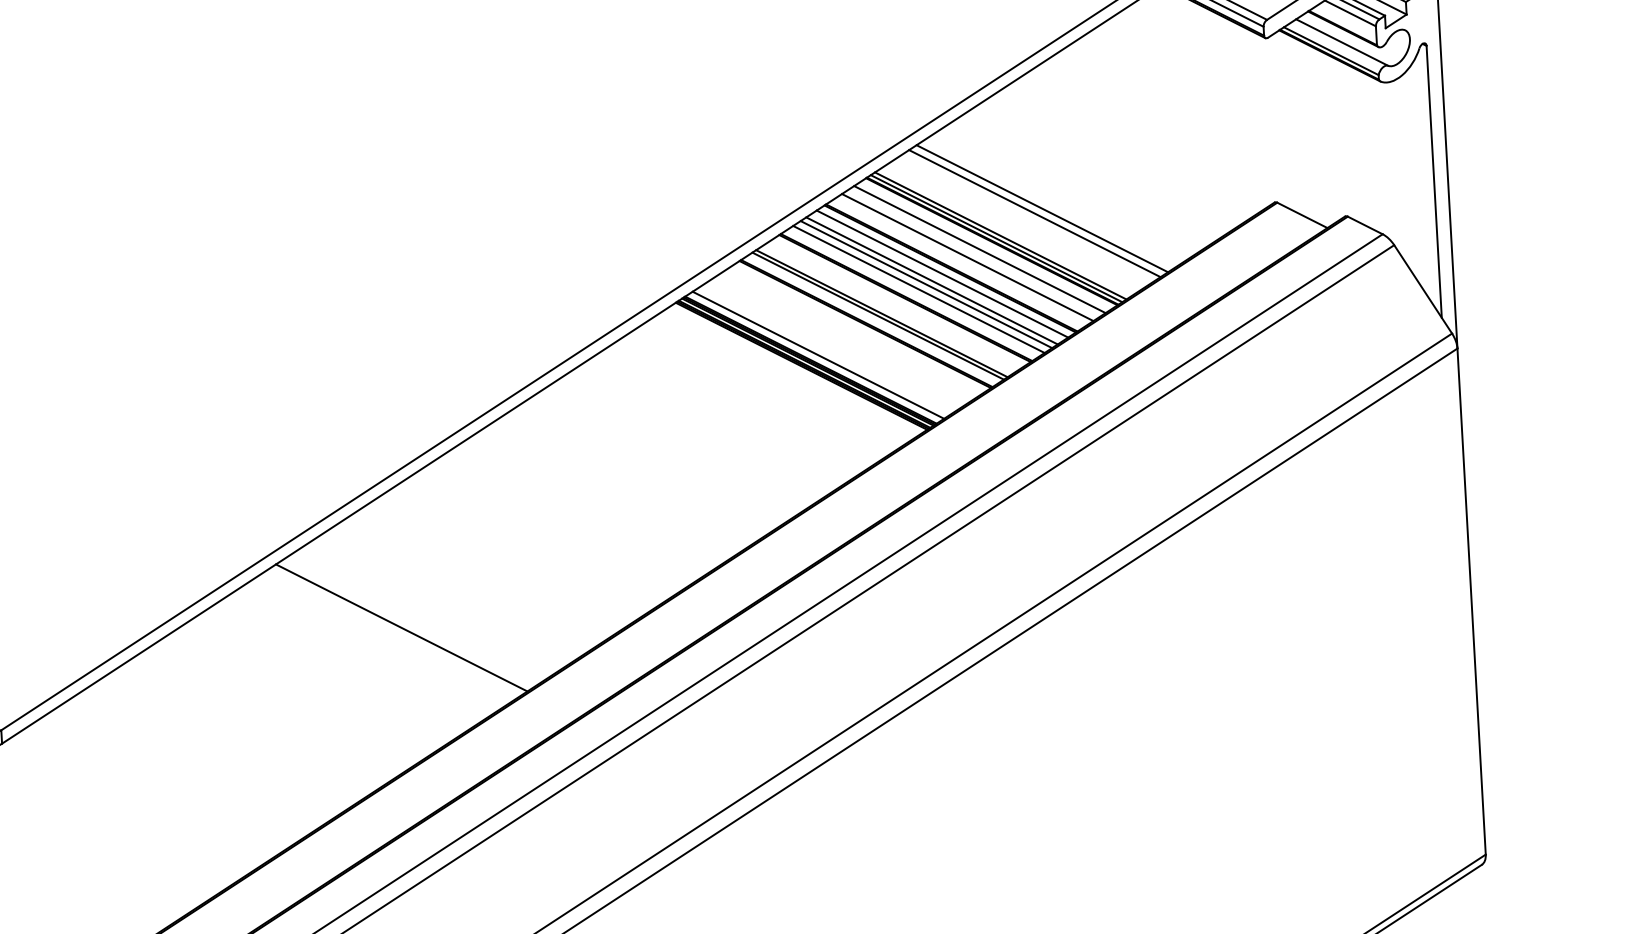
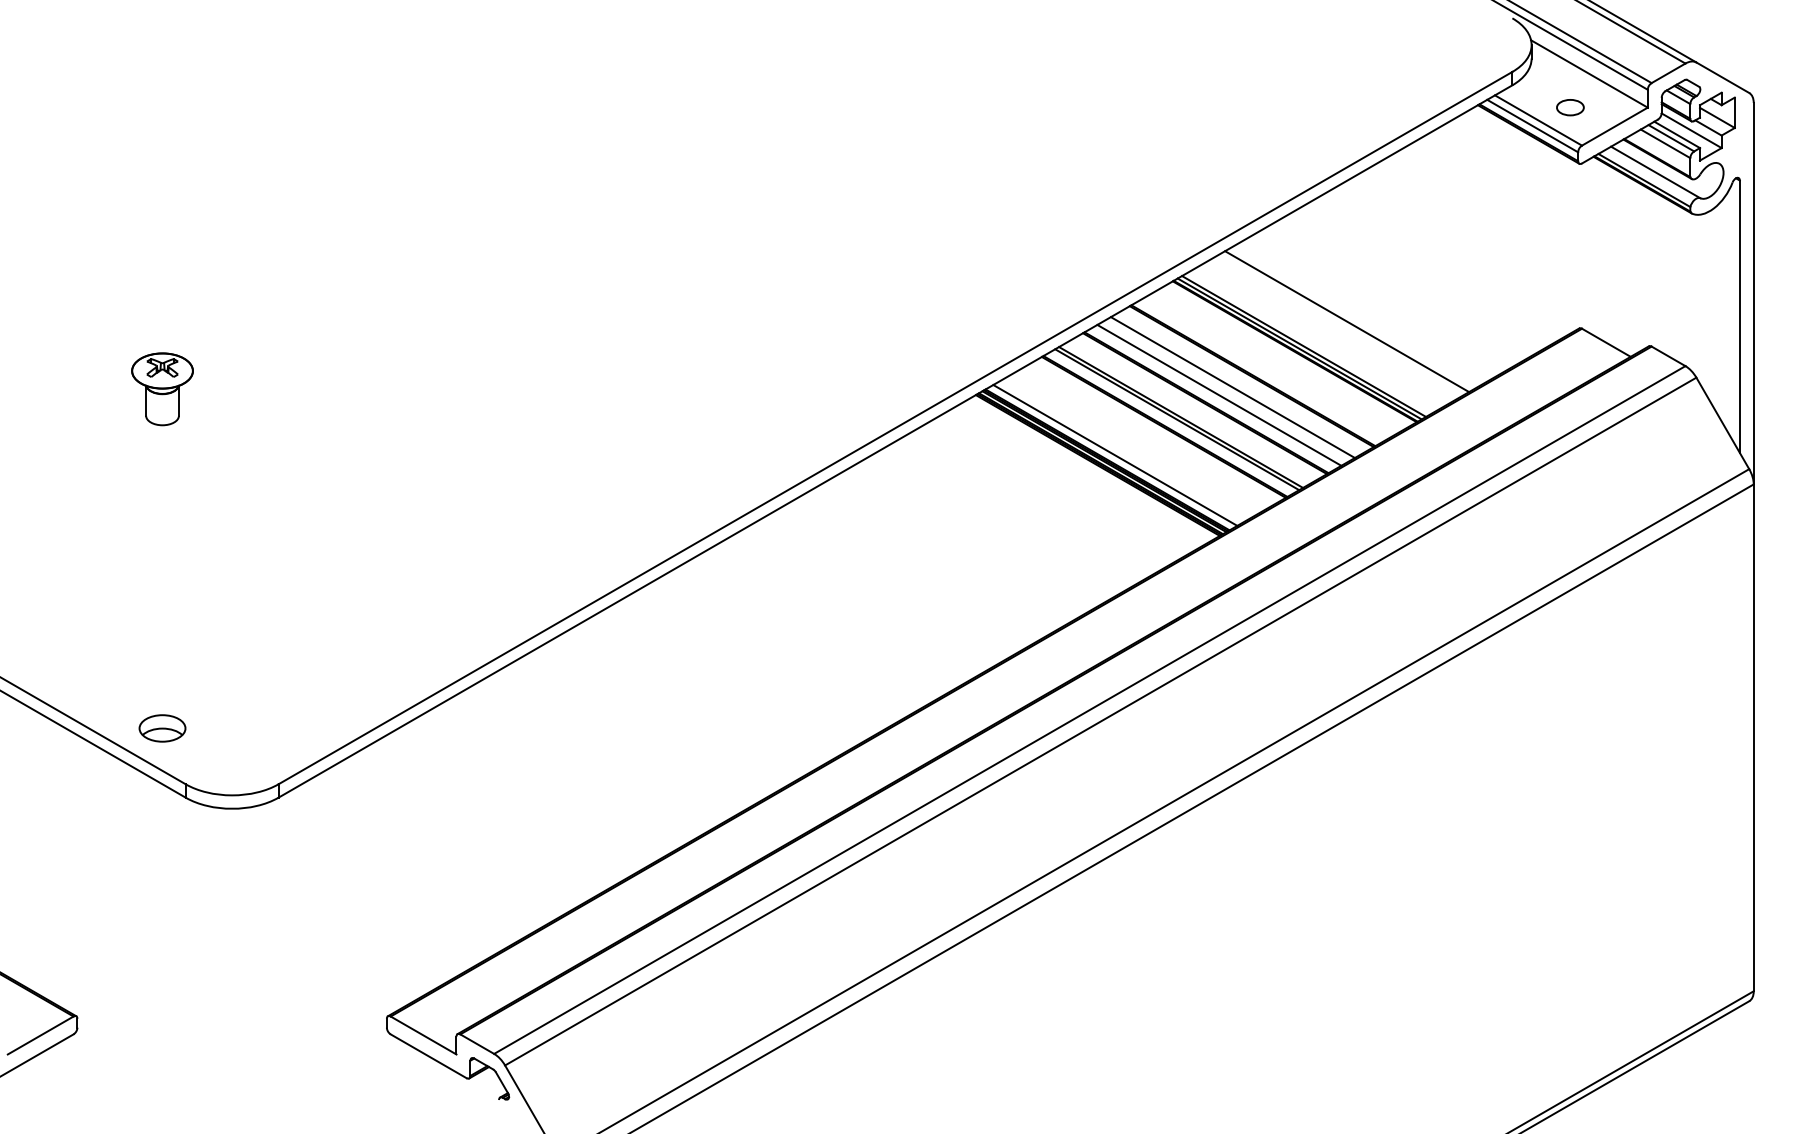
line: (1034, 213) -> (1339, 325), removed
line: (979, 249) -> (1282, 358), removed
line: (967, 256) -> (1269, 365), removed
line: (942, 273) -> (1243, 380), removed
line: (926, 284) -> (1227, 390), removed
line: (402, 627) -> (684, 704), removed

